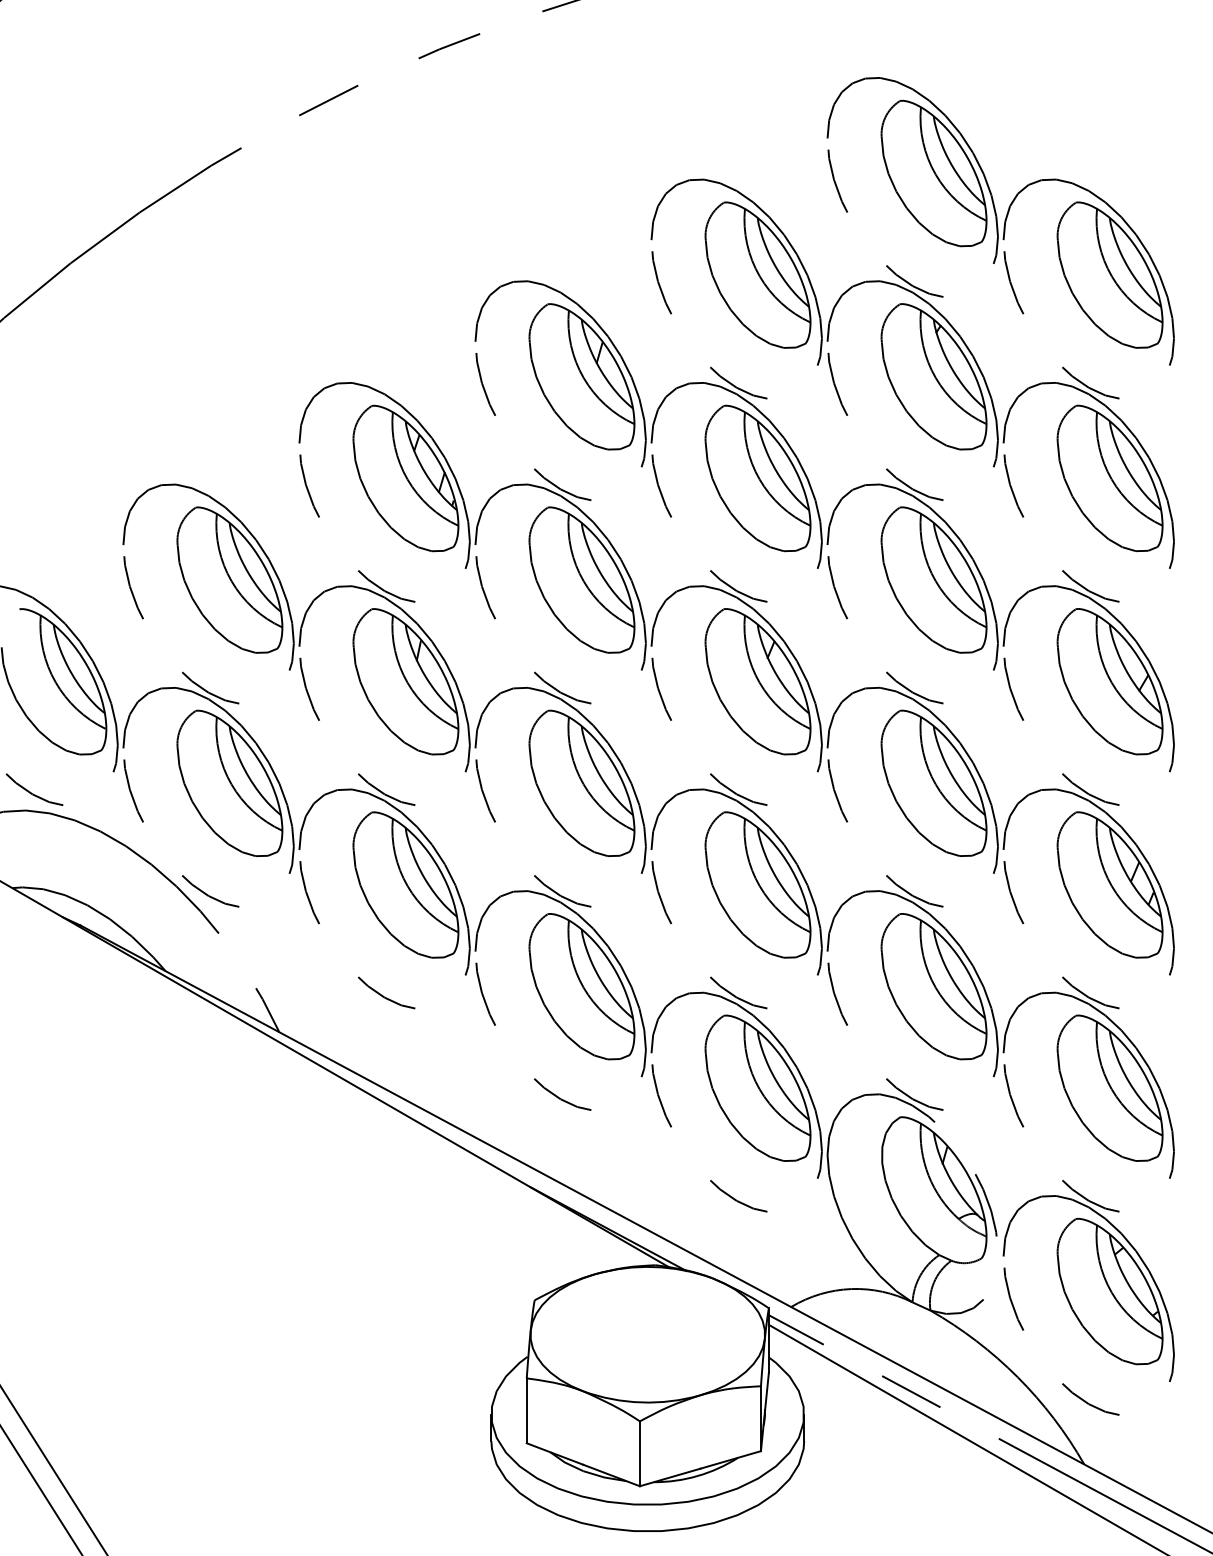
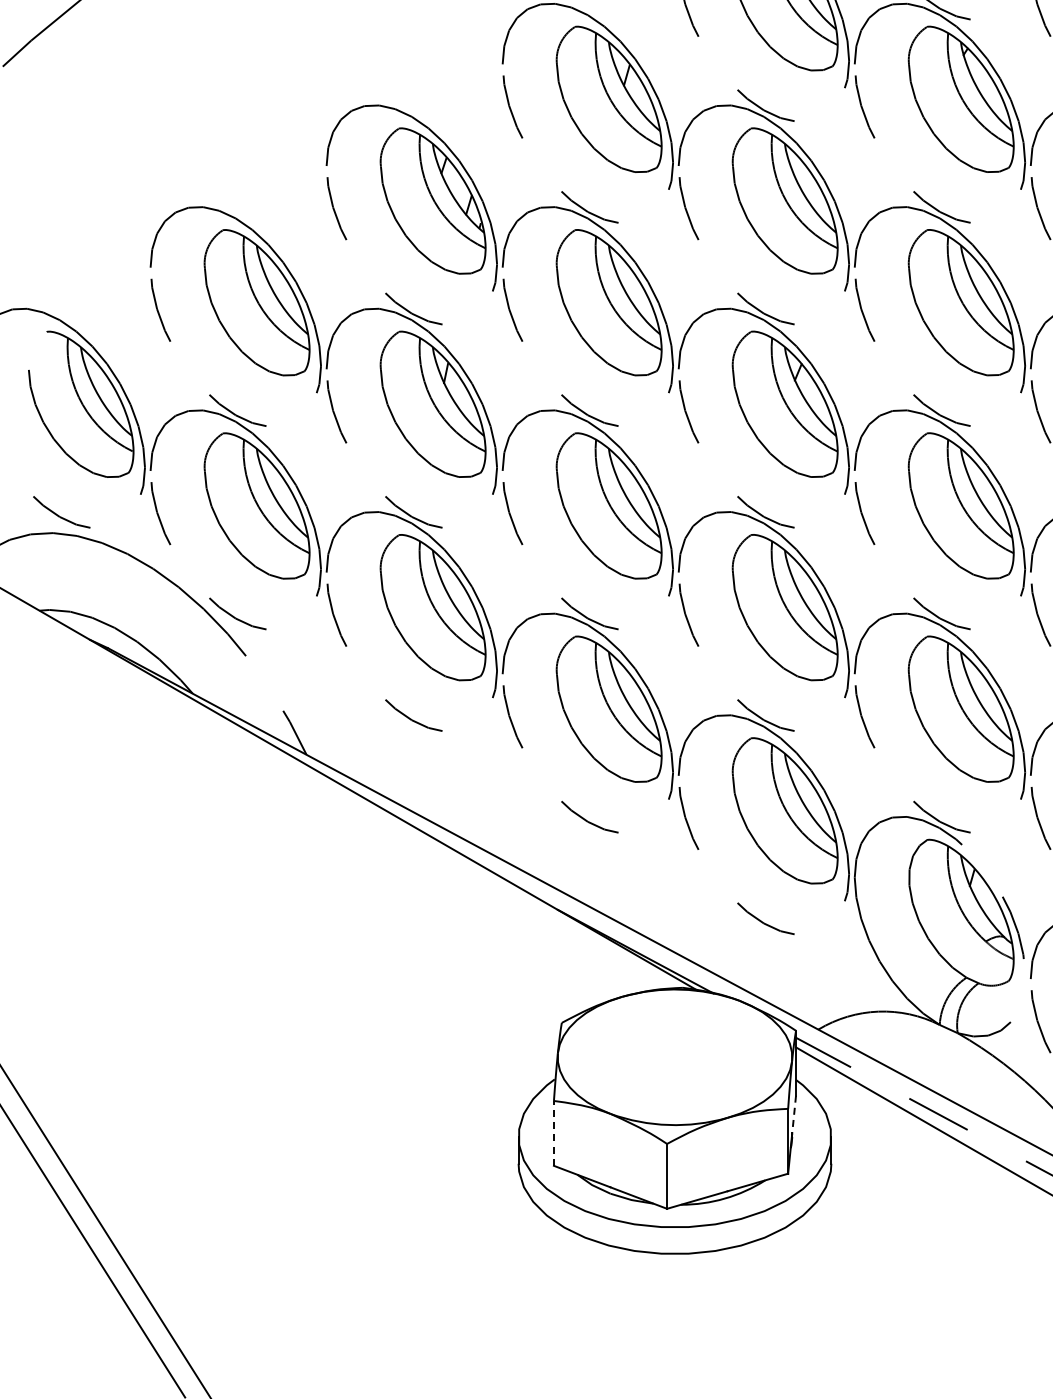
line: (766, 1392) -> (793, 1115), solid -> dashed
line: (526, 1410) -> (553, 1133), solid -> dashed

